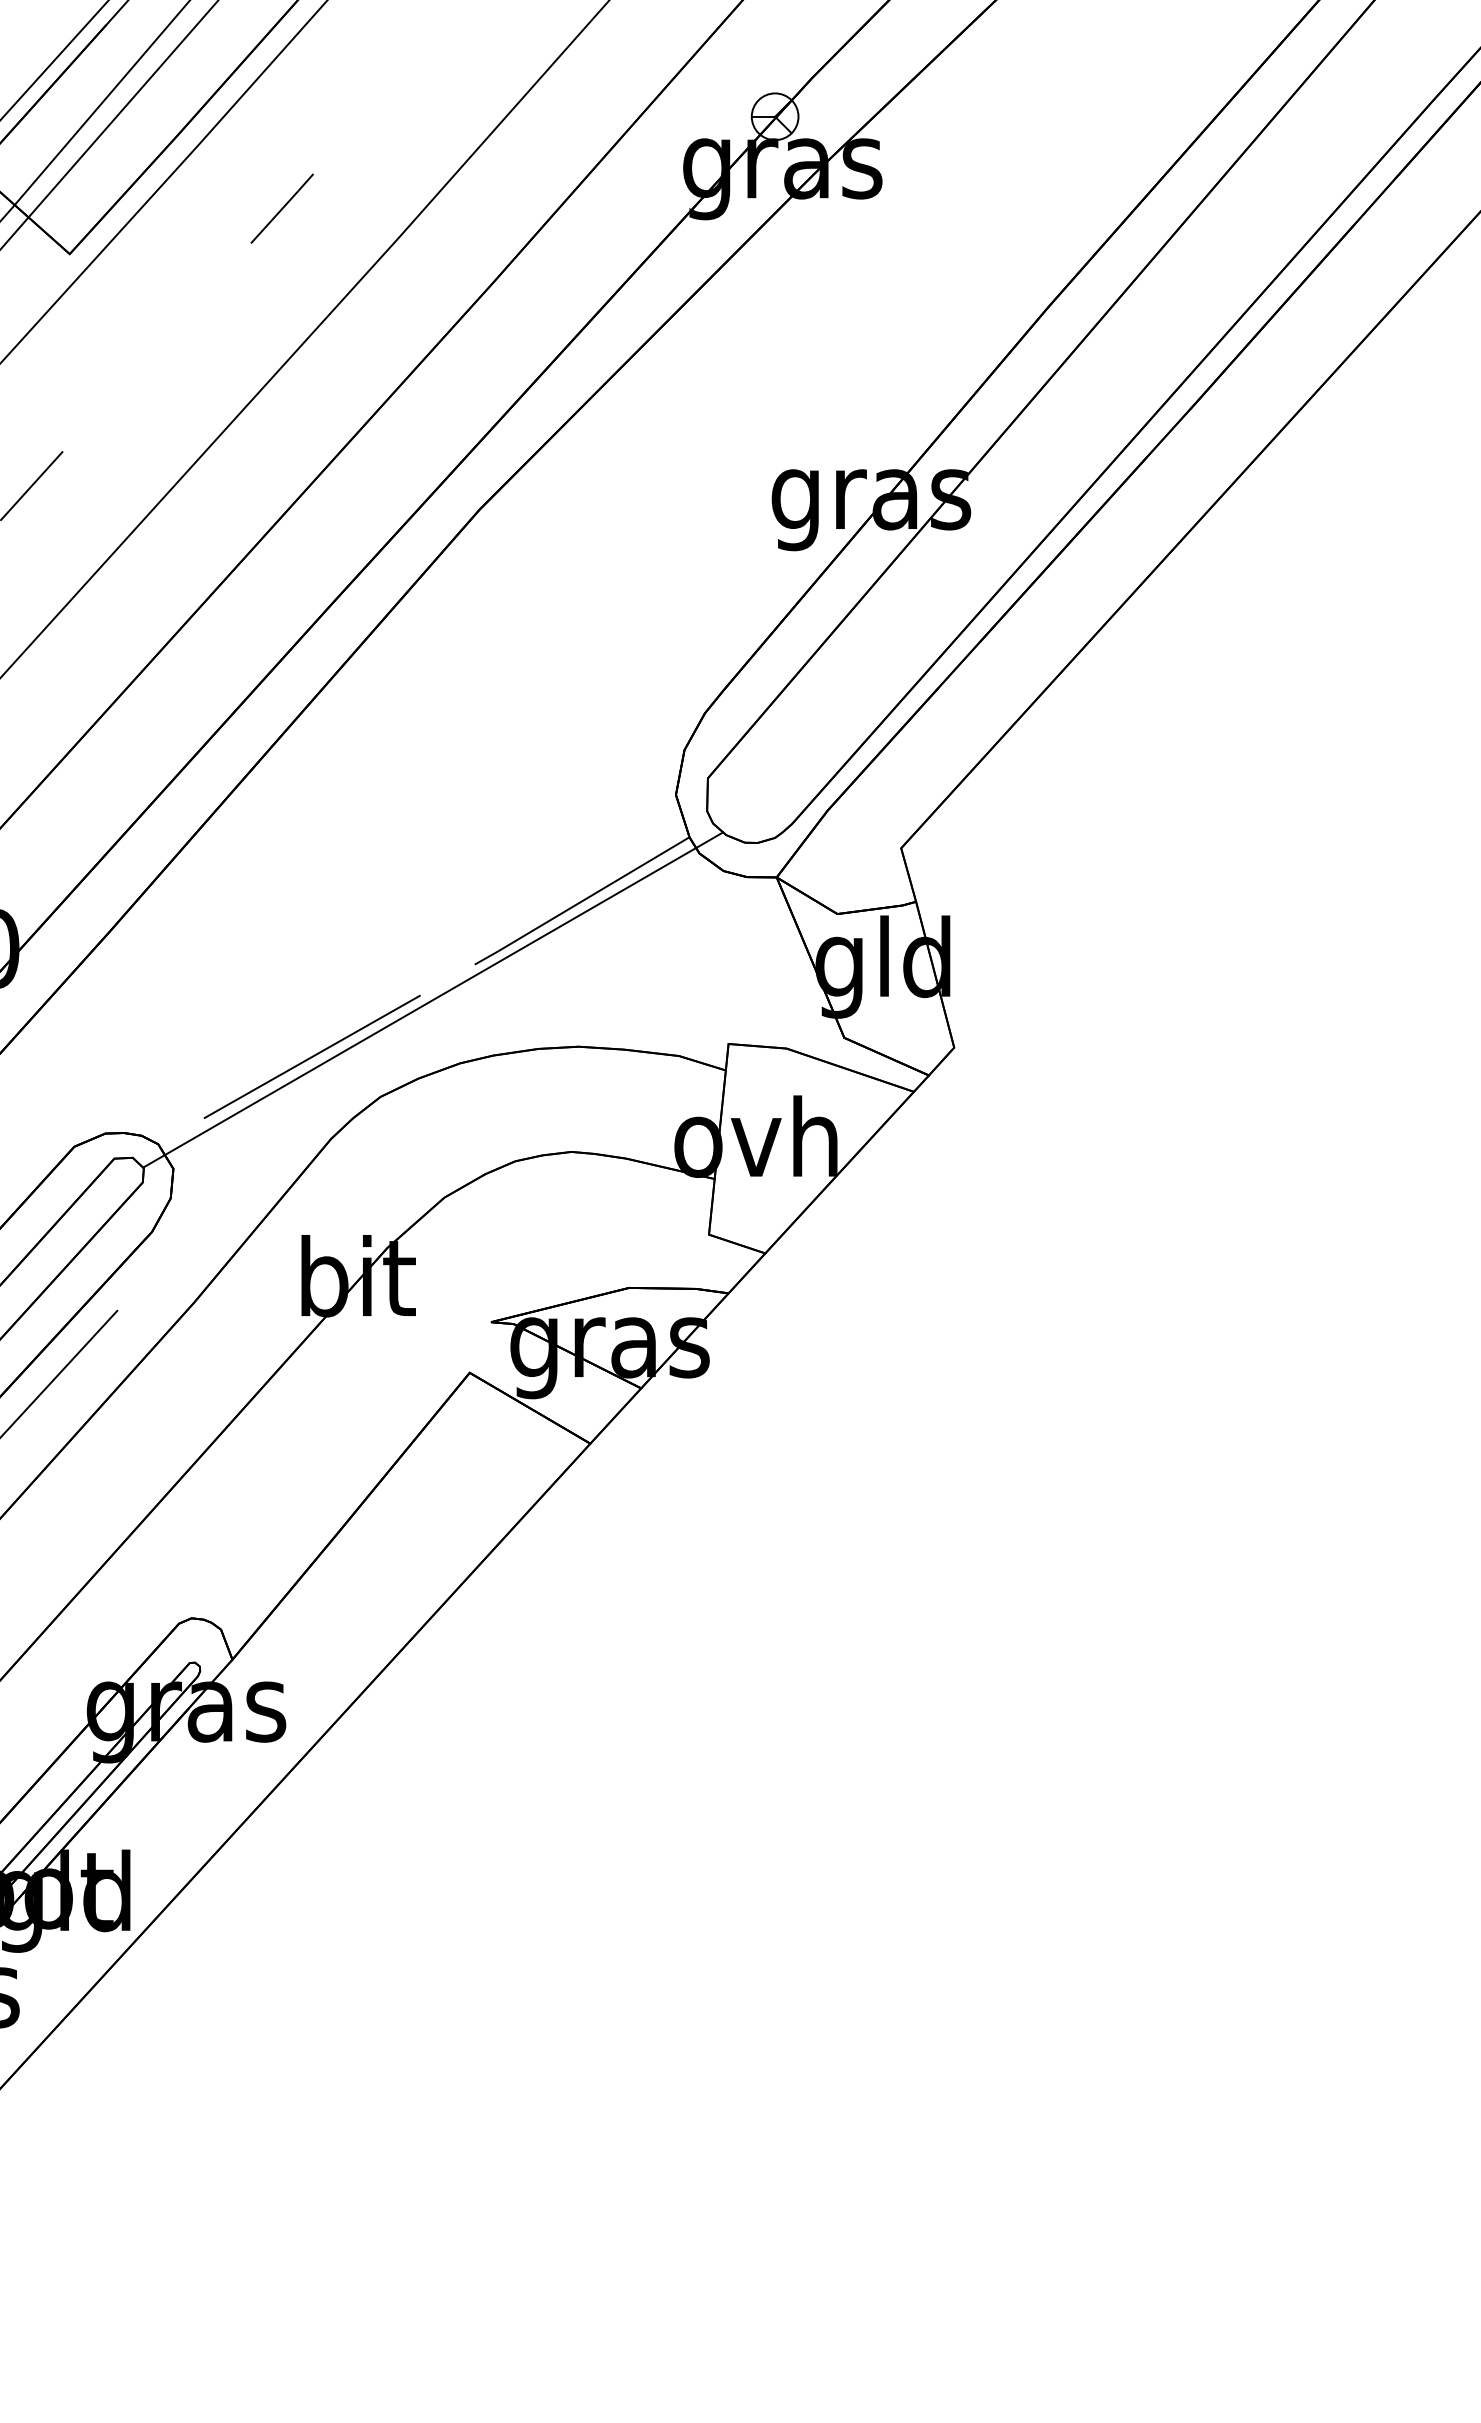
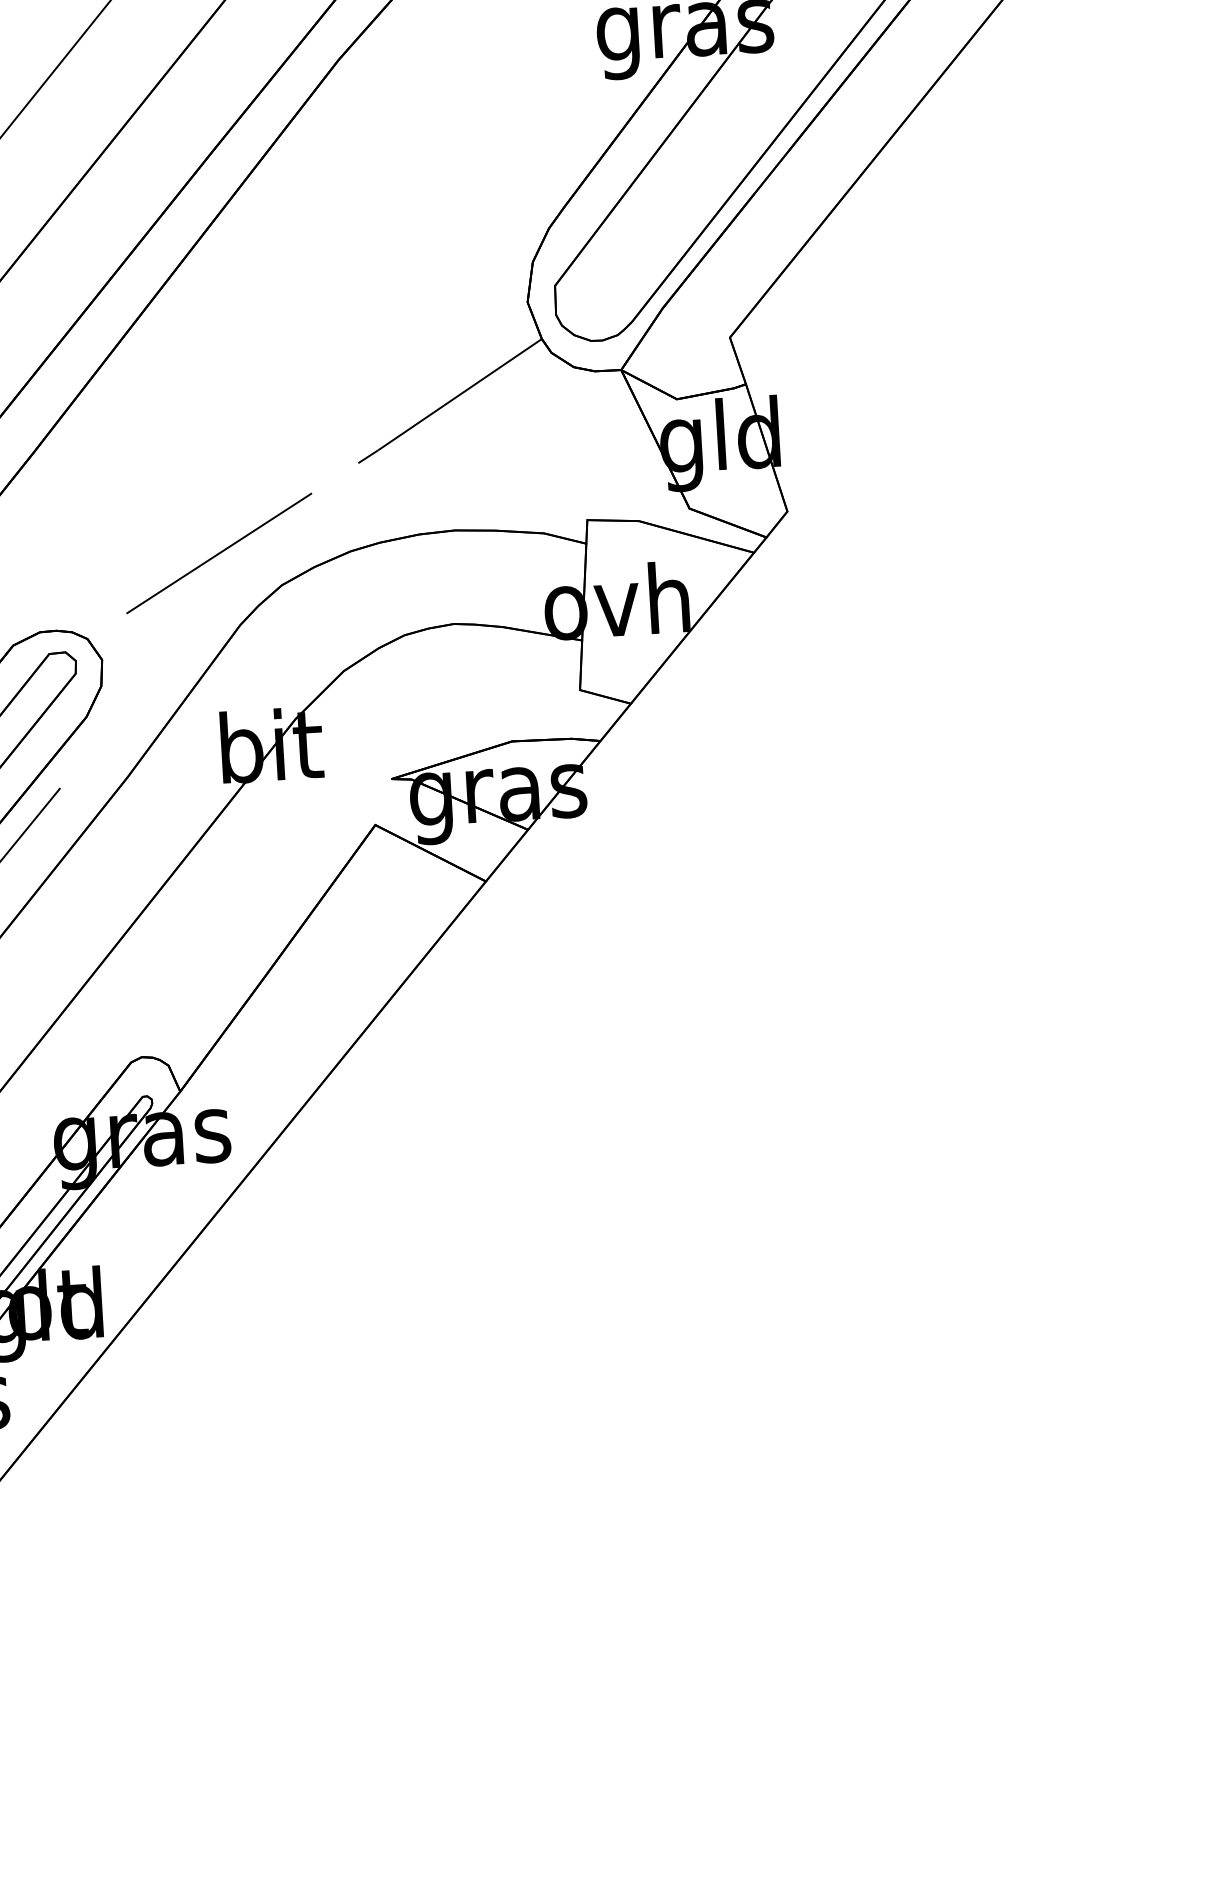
line: (433, 999) -> (323, 496), removed

